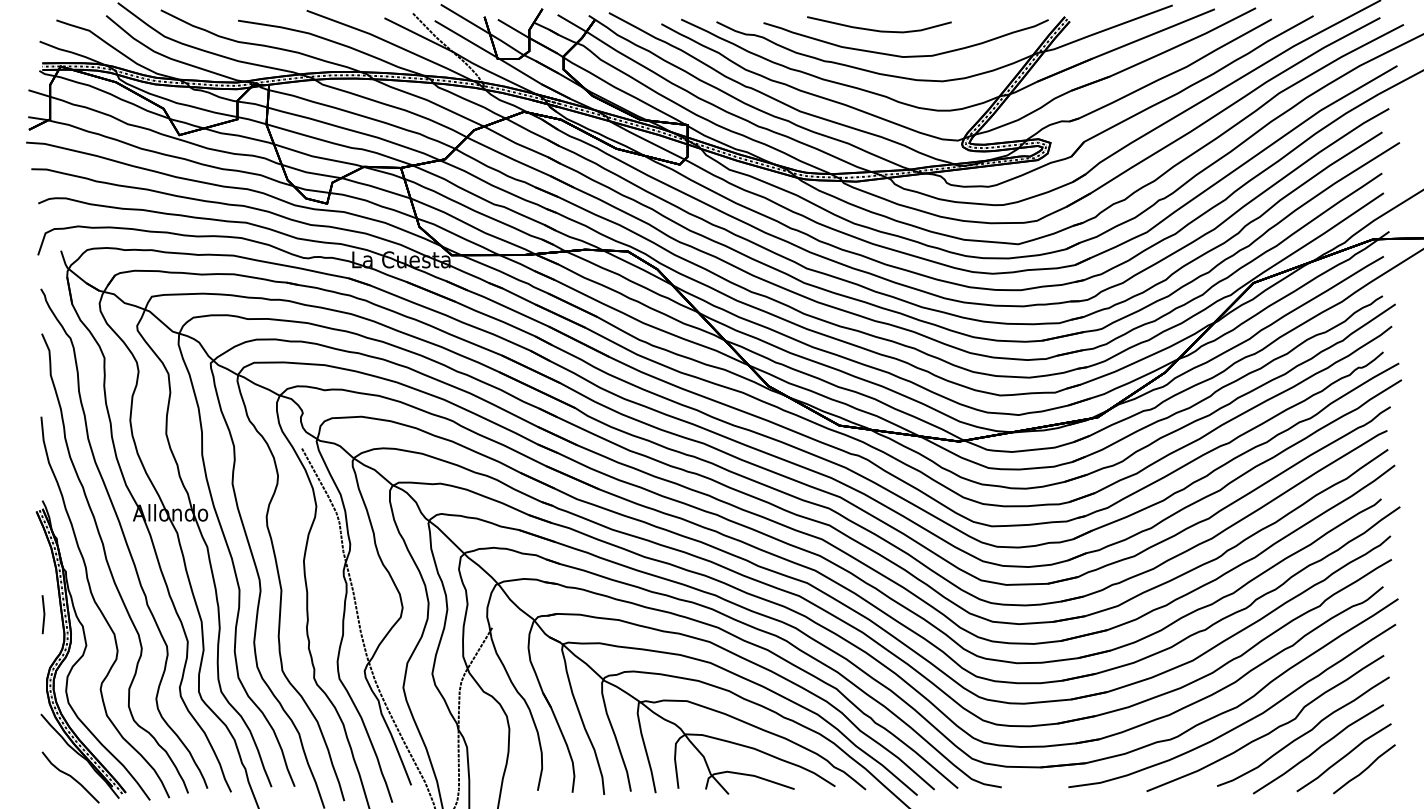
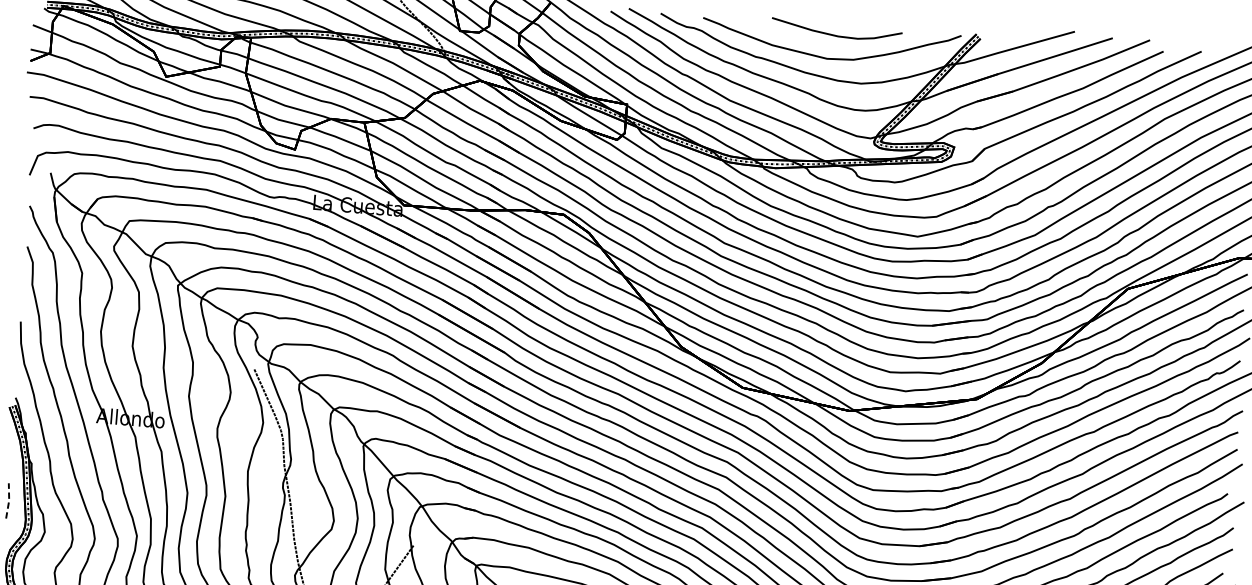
curve: (876, 29) -> (833, 34), moved
line: (44, 614) -> (9, 500), solid -> dashed

